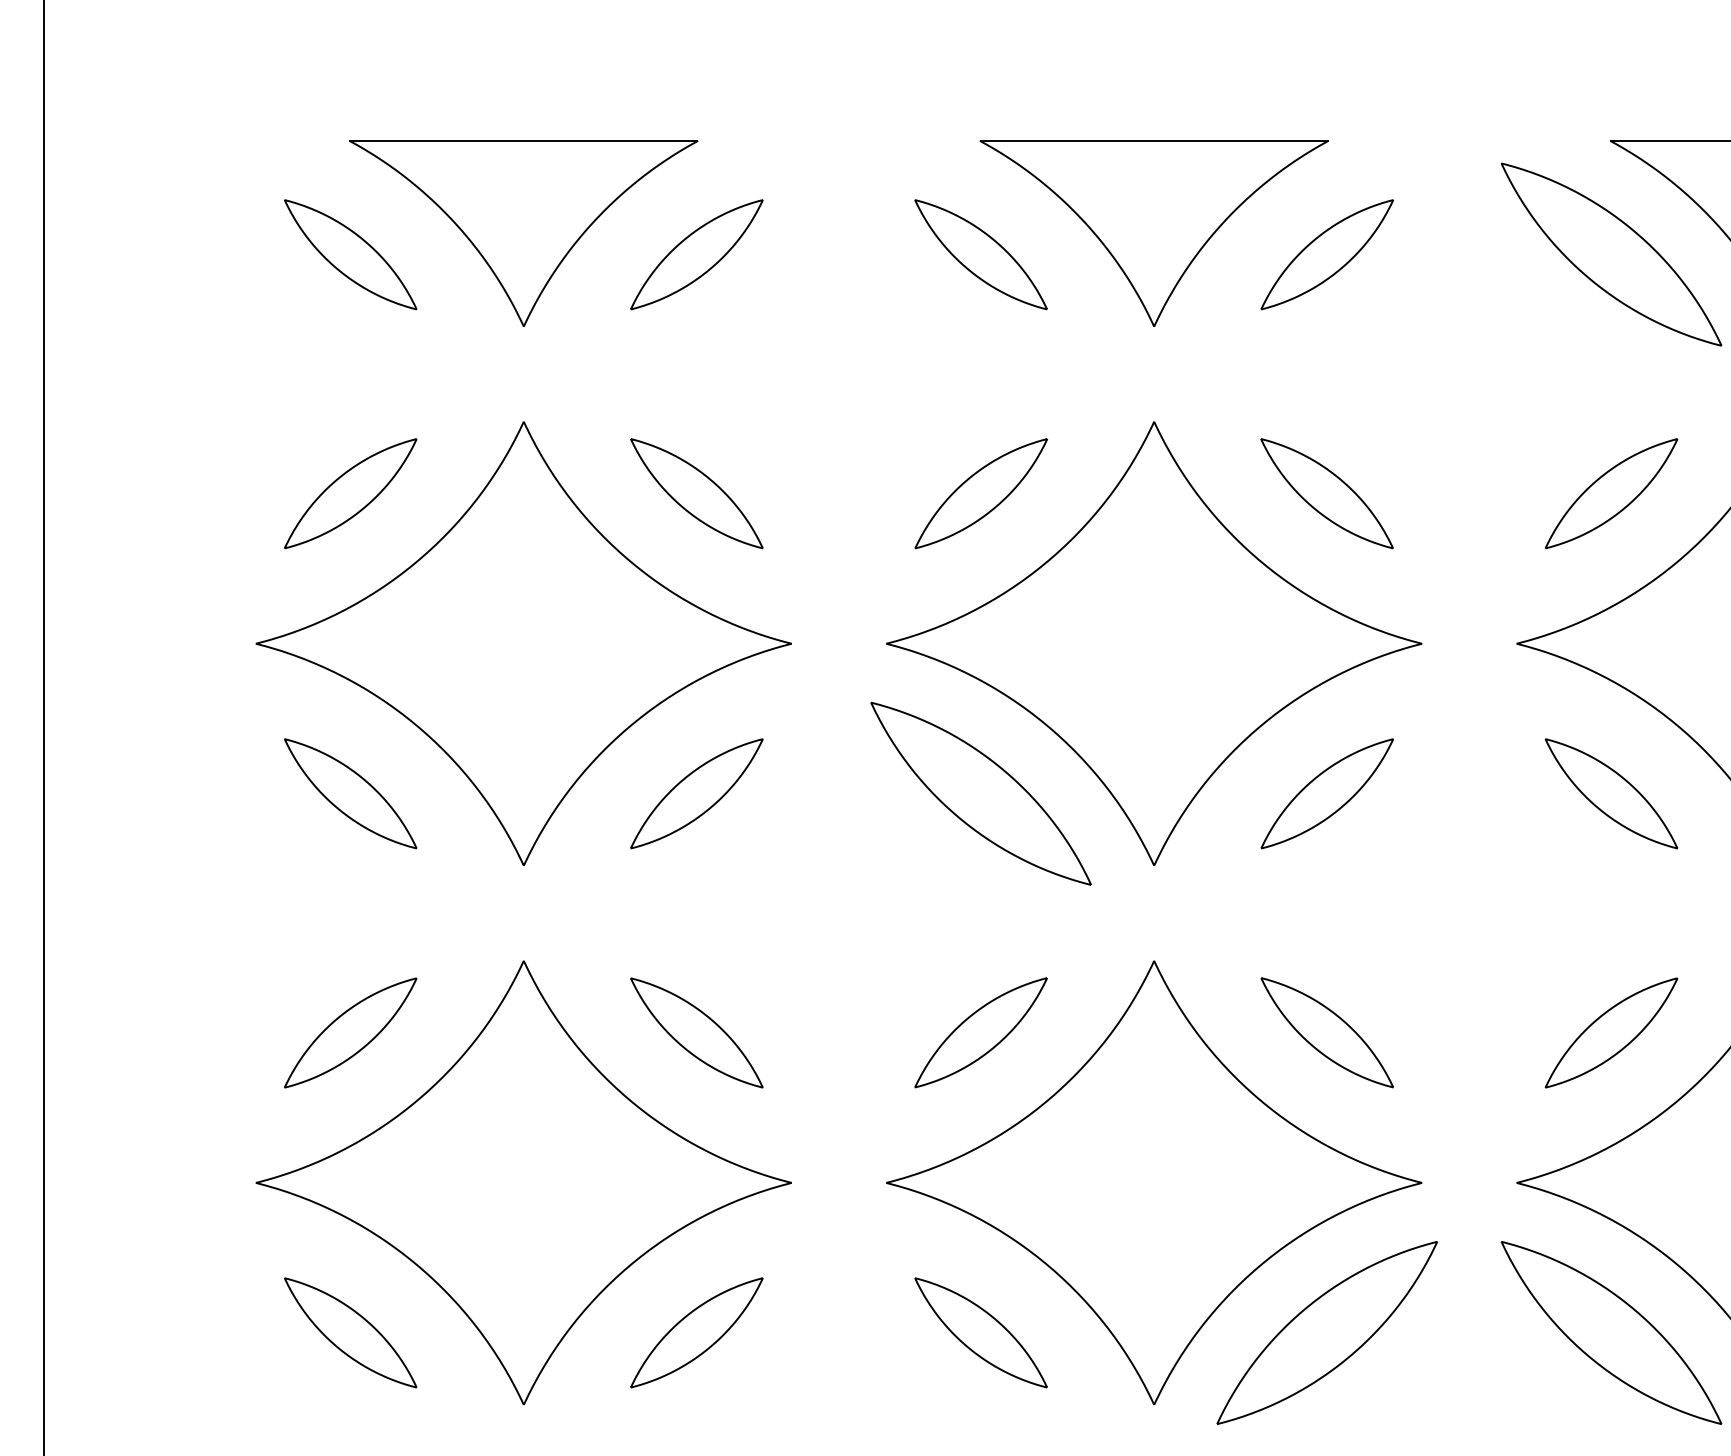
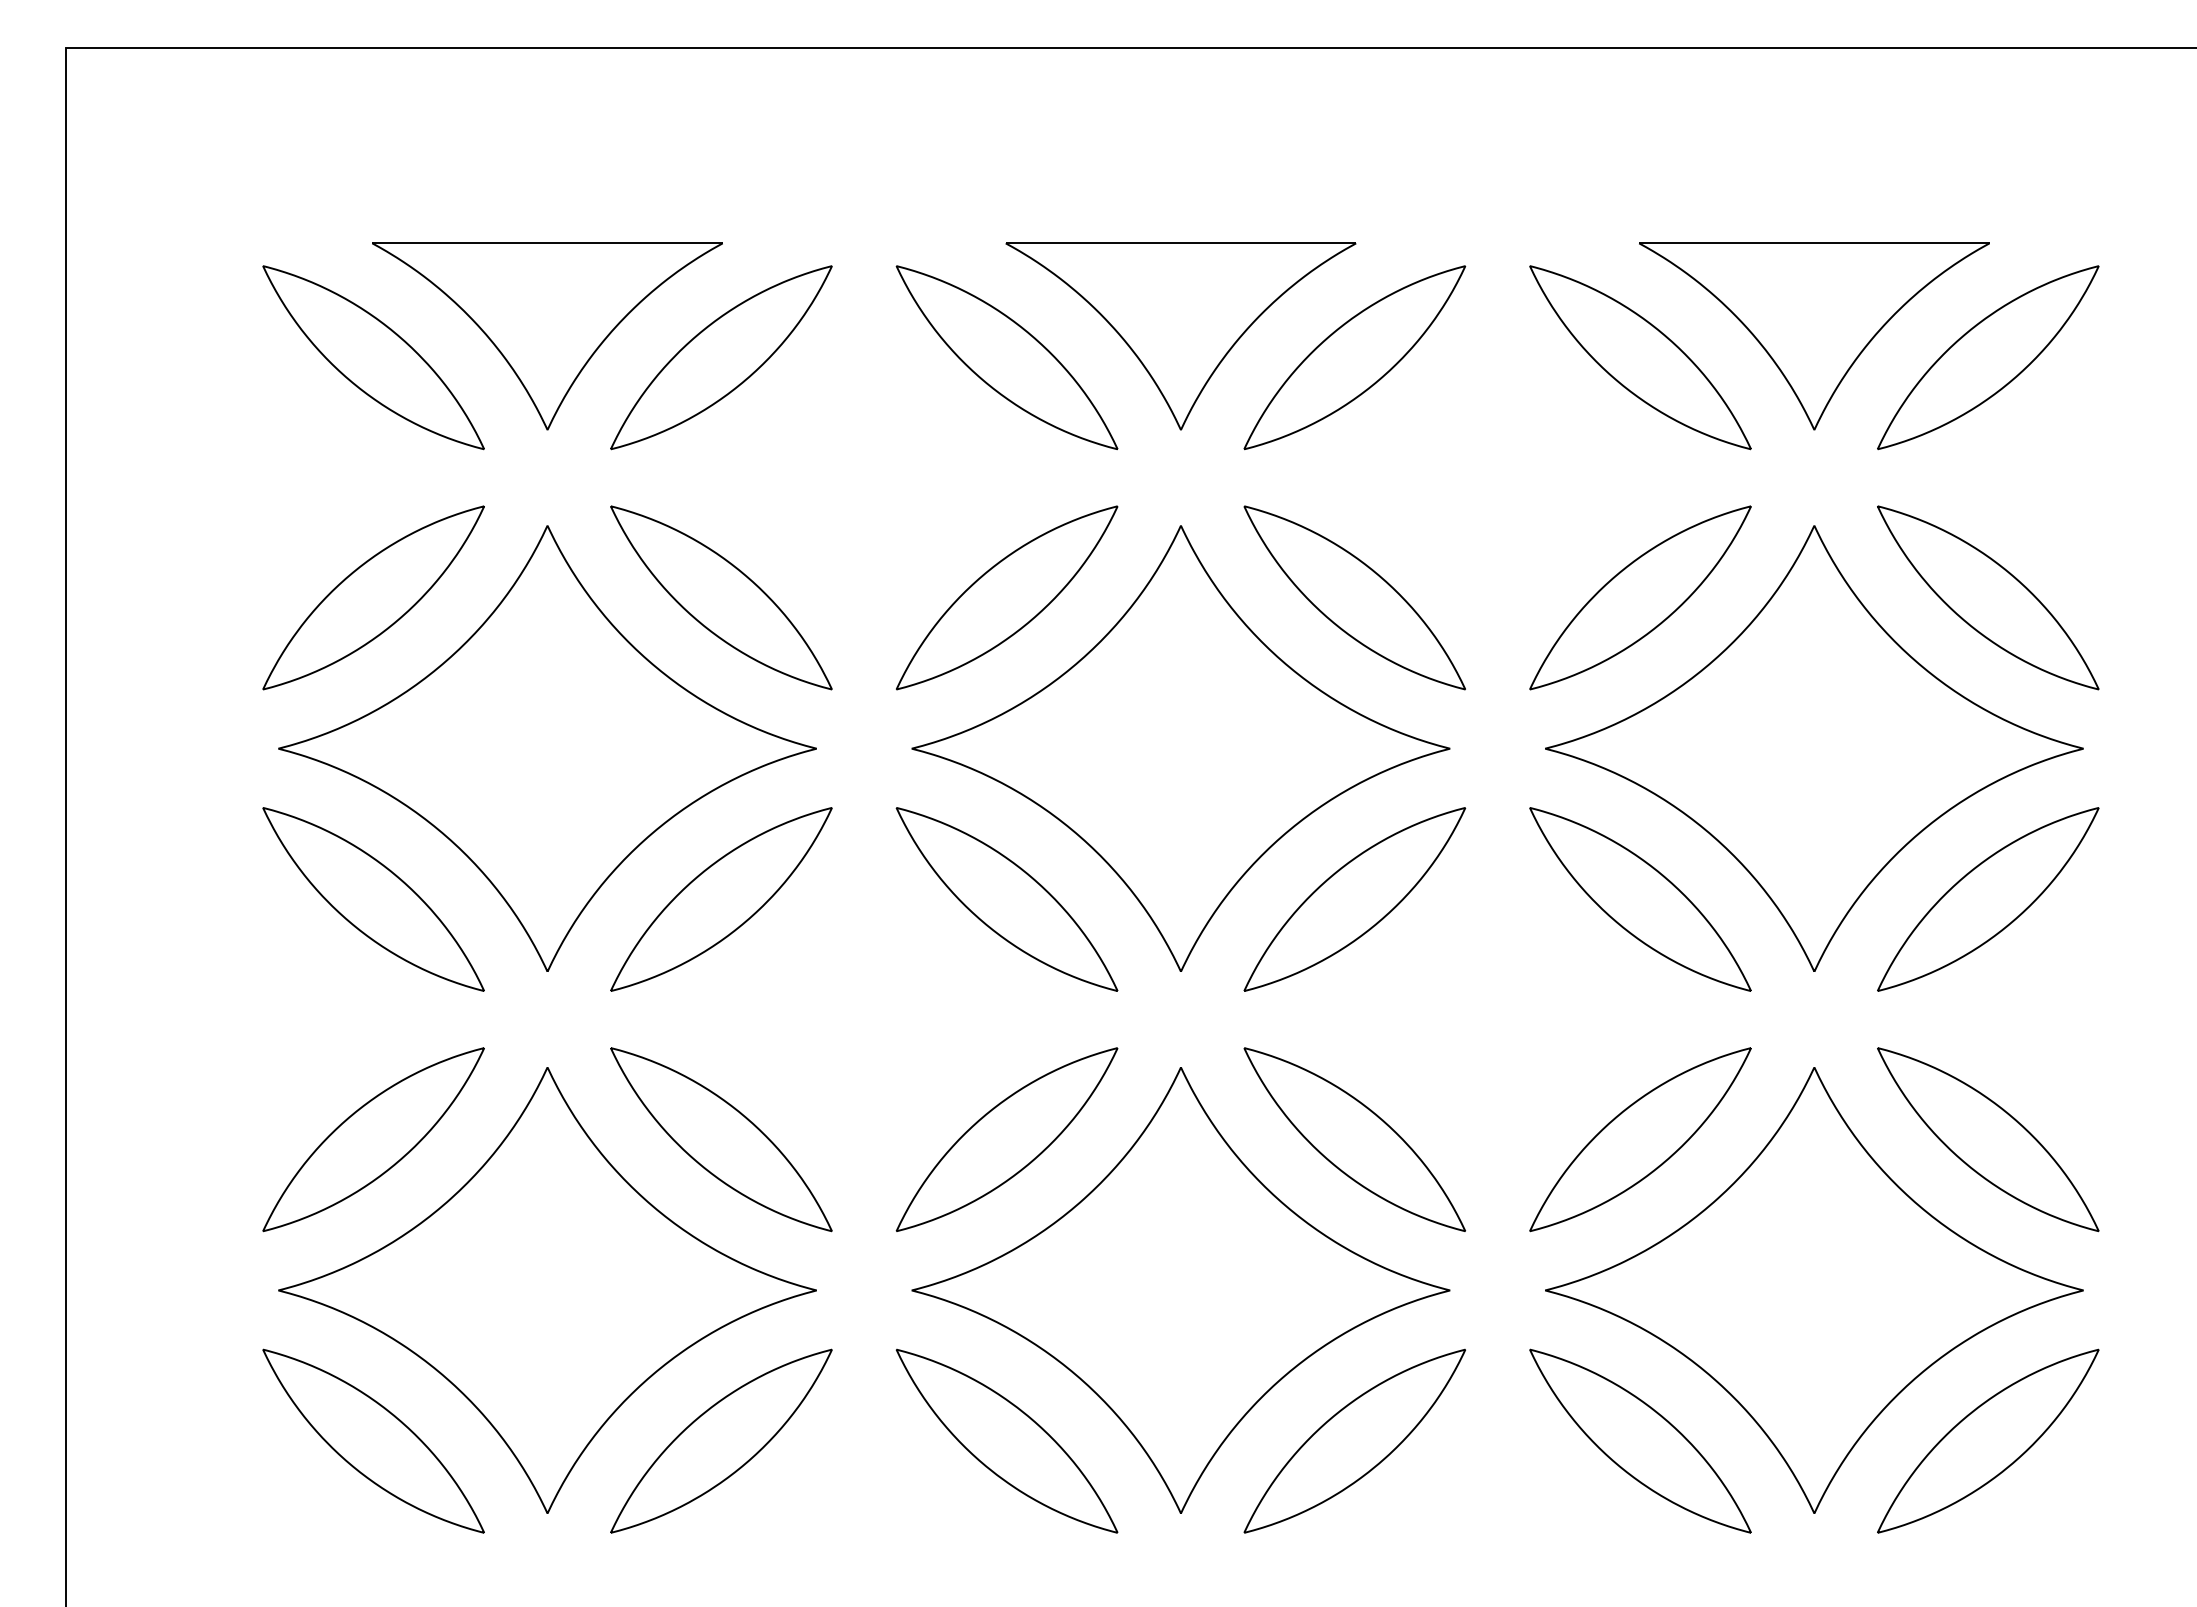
part: (350, 254) -> (373, 357), size x1.67
part: (696, 254) -> (721, 357), size x1.67
part: (980, 254) -> (1006, 357), size x1.67
part: (1326, 254) -> (1354, 357), size x1.67
part: (350, 493) -> (373, 597), size x1.67
part: (696, 493) -> (721, 597), size x1.67
part: (981, 493) -> (1007, 597), size x1.67
part: (1326, 493) -> (1354, 597), size x1.67
part: (1611, 493) -> (1640, 597), size x1.67
part: (350, 793) -> (373, 899), size x1.67
part: (696, 793) -> (721, 899), size x1.67
part: (1326, 793) -> (1354, 899), size x1.67
part: (1611, 793) -> (1640, 899), size x1.67
part: (350, 1032) -> (373, 1139), size x1.67
part: (696, 1032) -> (721, 1139), size x1.67
part: (980, 1032) -> (1006, 1139), size x1.67
part: (1326, 1032) -> (1354, 1139), size x1.67
part: (1611, 1032) -> (1640, 1139), size x1.67
part: (350, 1332) -> (373, 1440), size x1.67
part: (696, 1332) -> (721, 1440), size x1.67
part: (980, 1332) -> (1006, 1440), size x1.67

